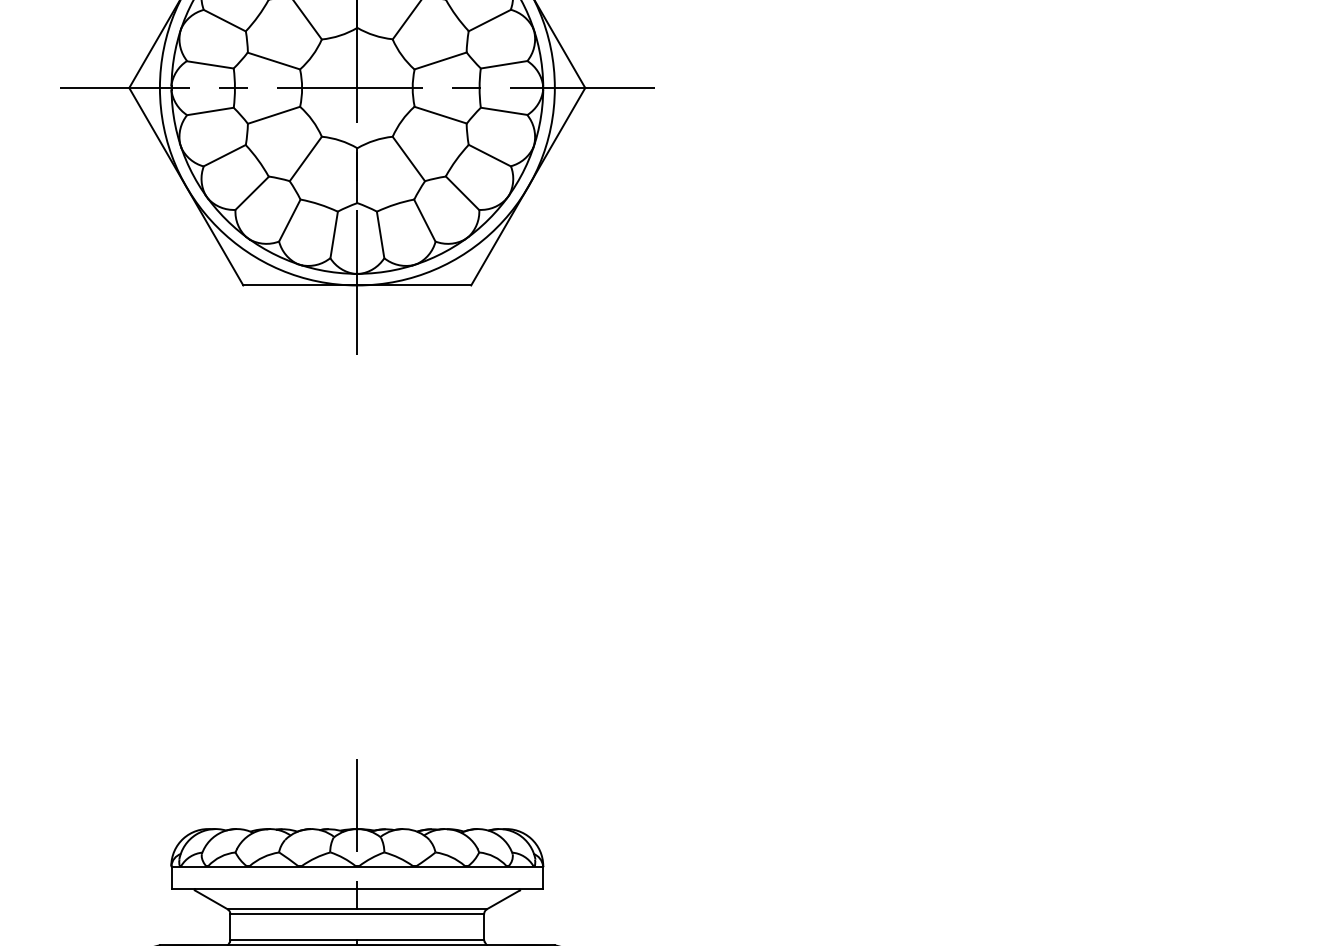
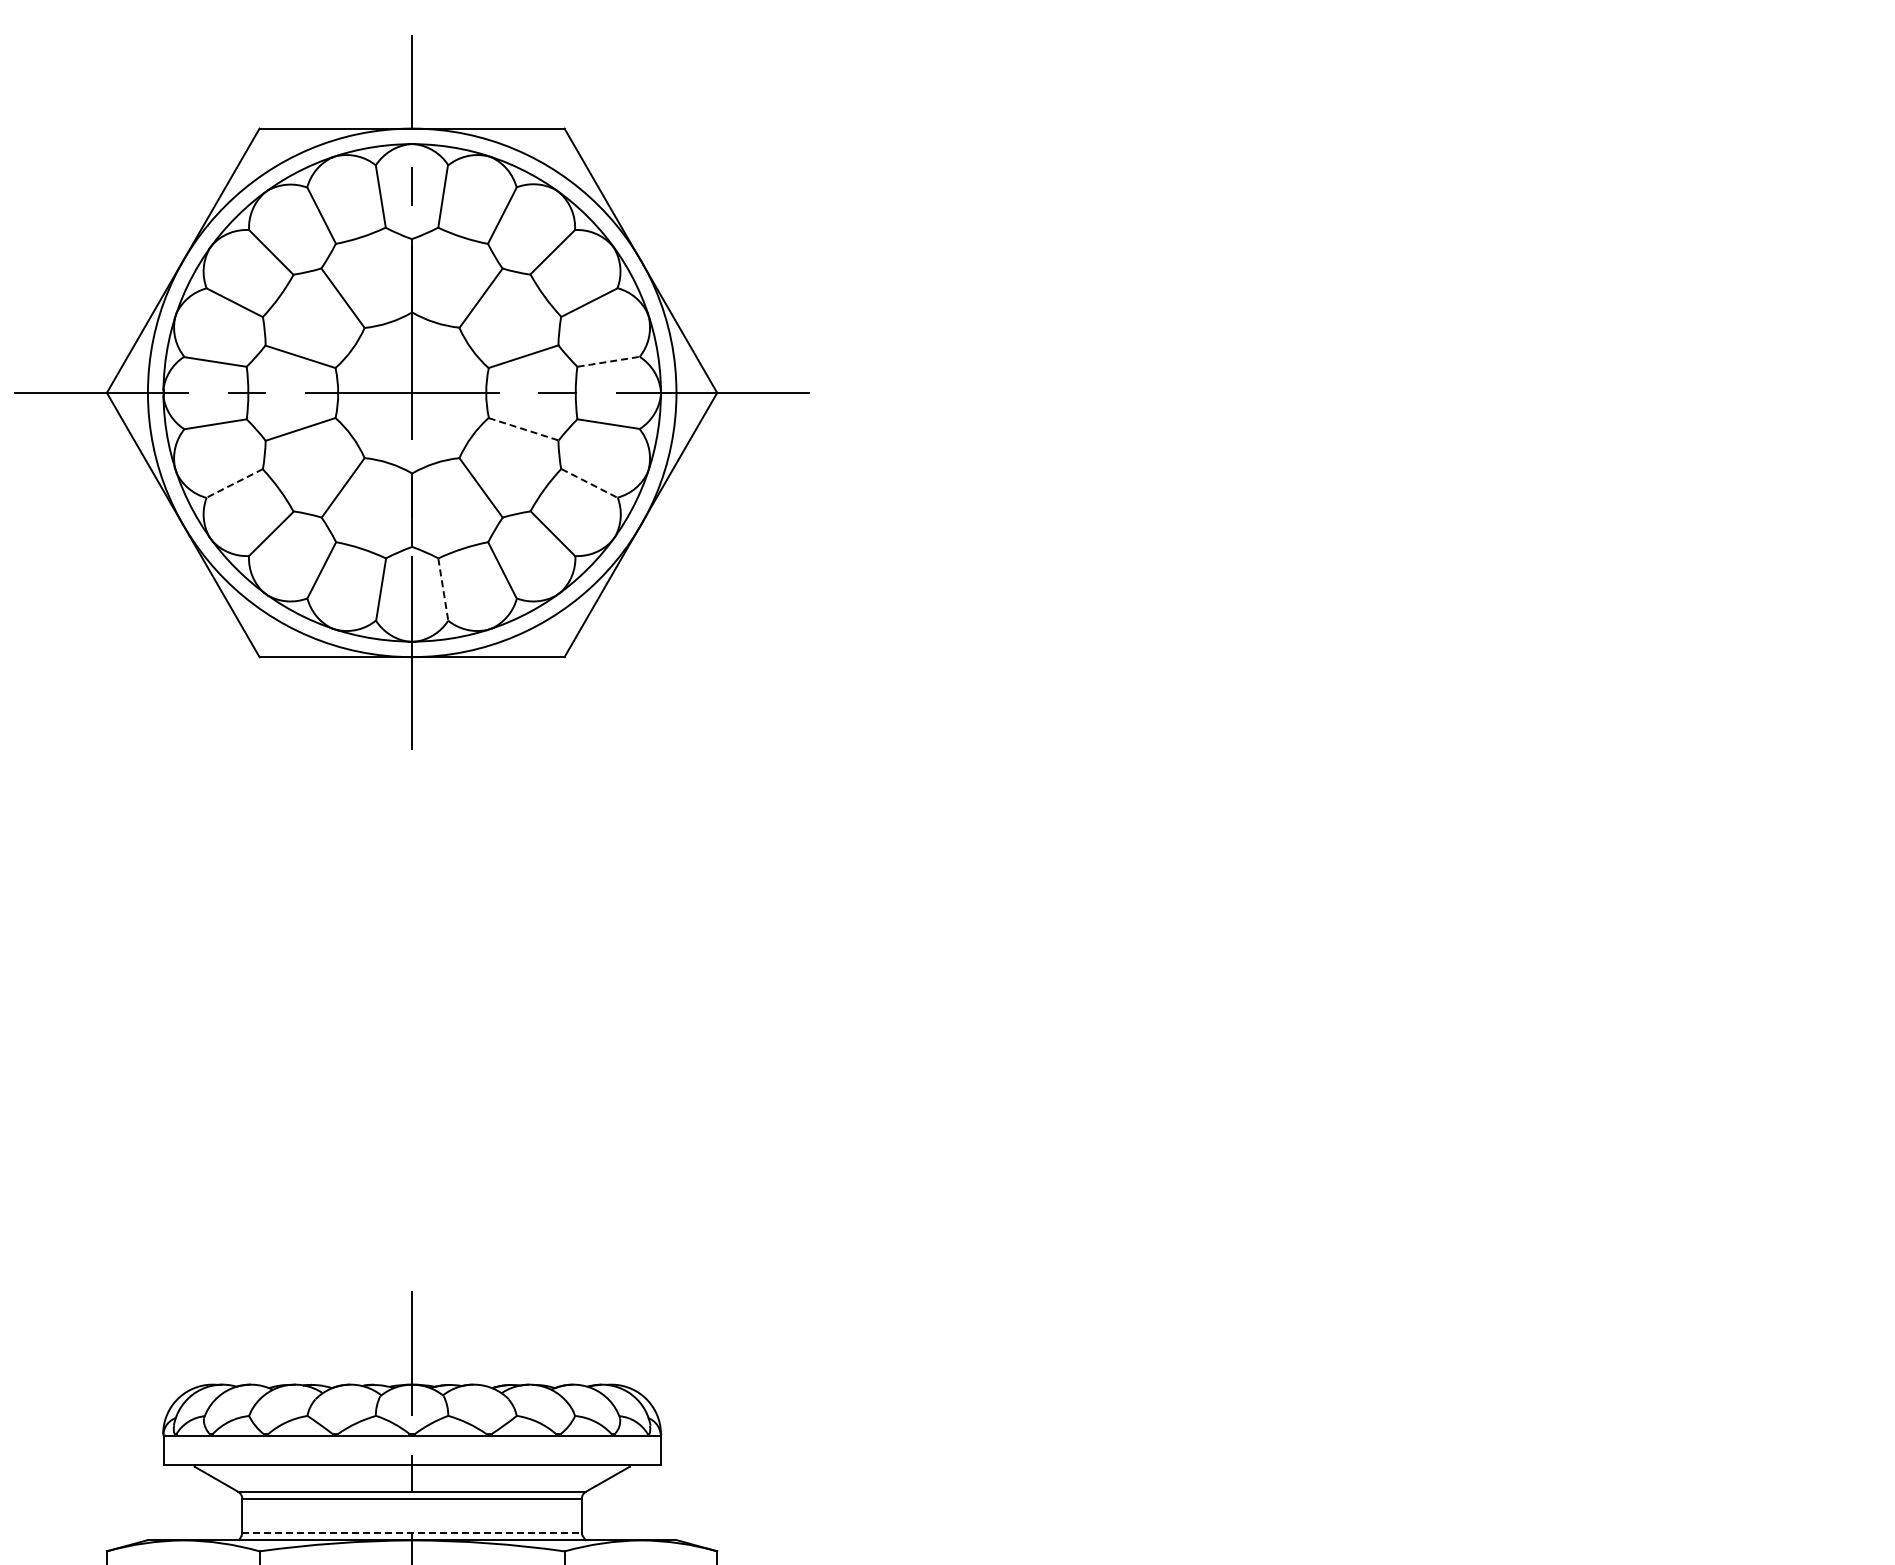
line: (504, 64) -> (609, 361), solid -> dashed
line: (440, 115) -> (523, 429), solid -> dashed
line: (224, 155) -> (234, 483), solid -> dashed
line: (489, 155) -> (589, 483), solid -> dashed
line: (380, 235) -> (443, 590), solid -> dashed
line: (357, 939) -> (412, 1532), solid -> dashed

